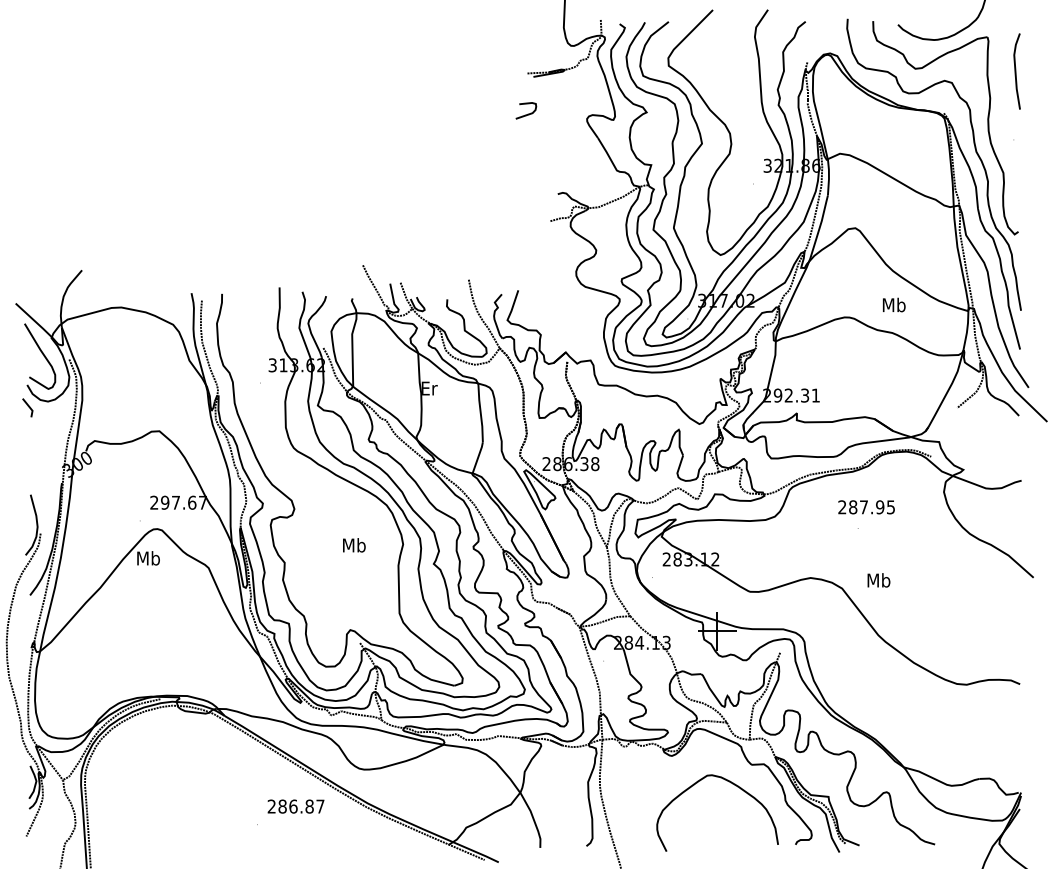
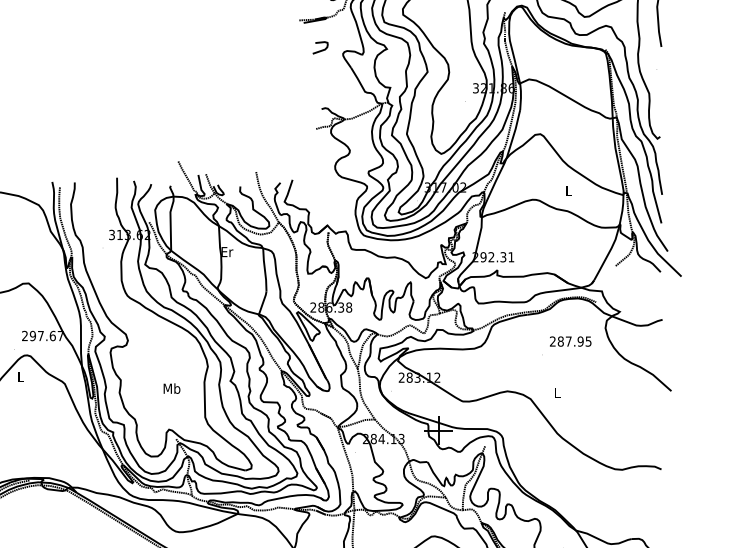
curve: (528, 113) -> (322, 49), moved
text: (893, 304) -> (568, 190), Mb -> L
text: (866, 507) -> (570, 341), moved
text: (354, 545) -> (172, 388), moved
text: (148, 558) -> (20, 377), Mb -> L
text: (878, 580) -> (557, 393), Mb -> L

